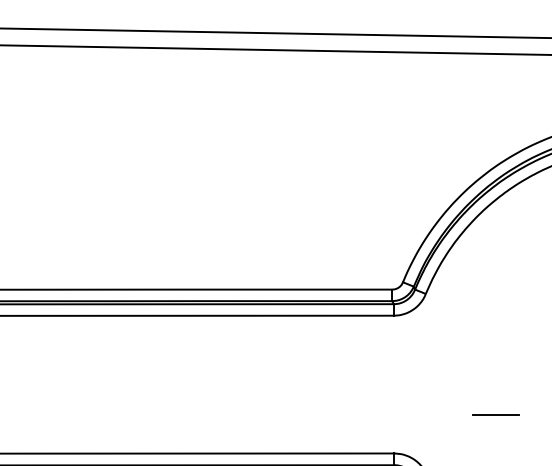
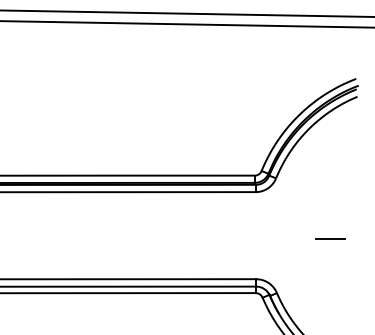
line: (496, 414) -> (330, 238), moved

